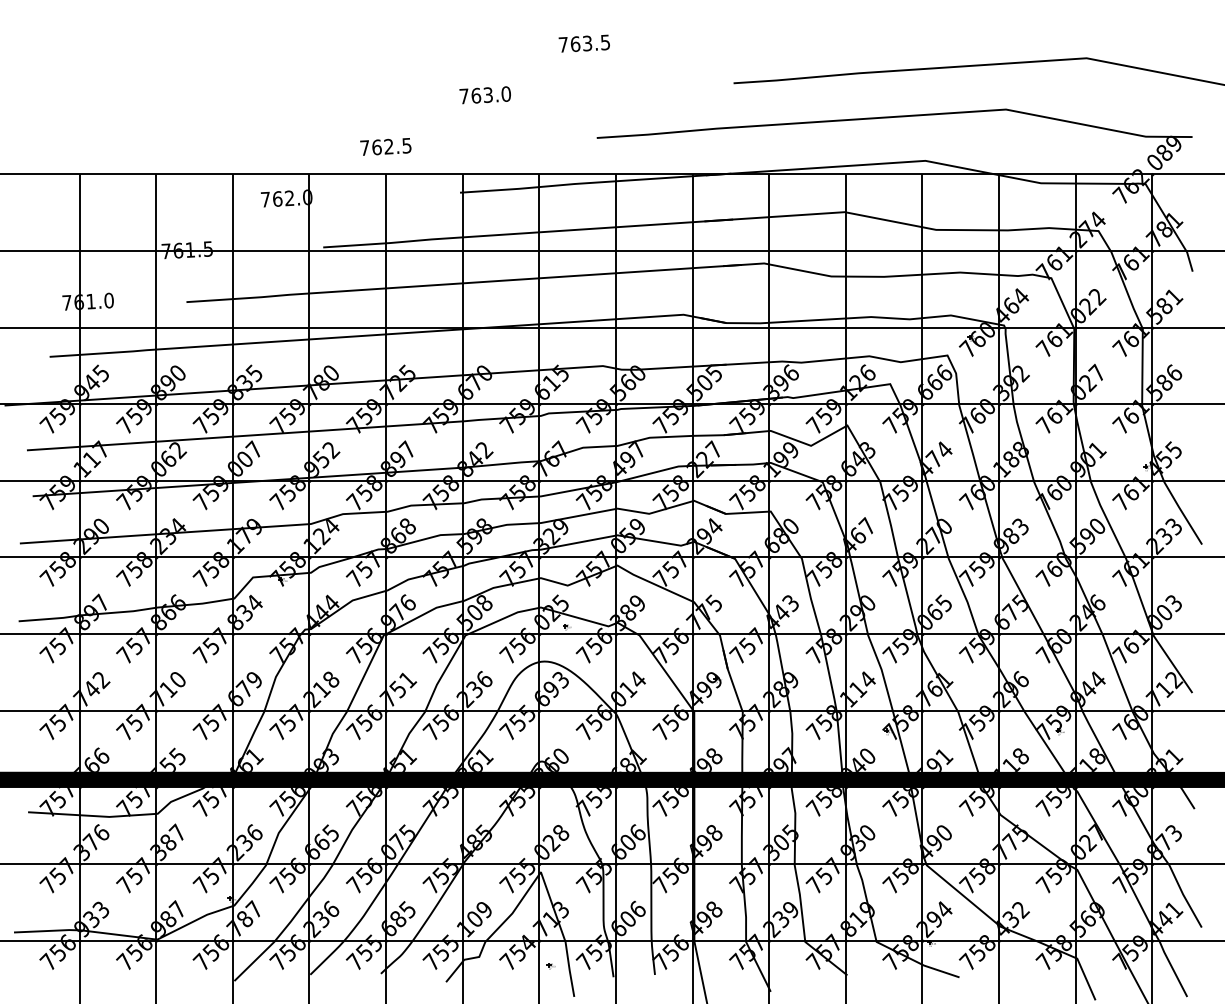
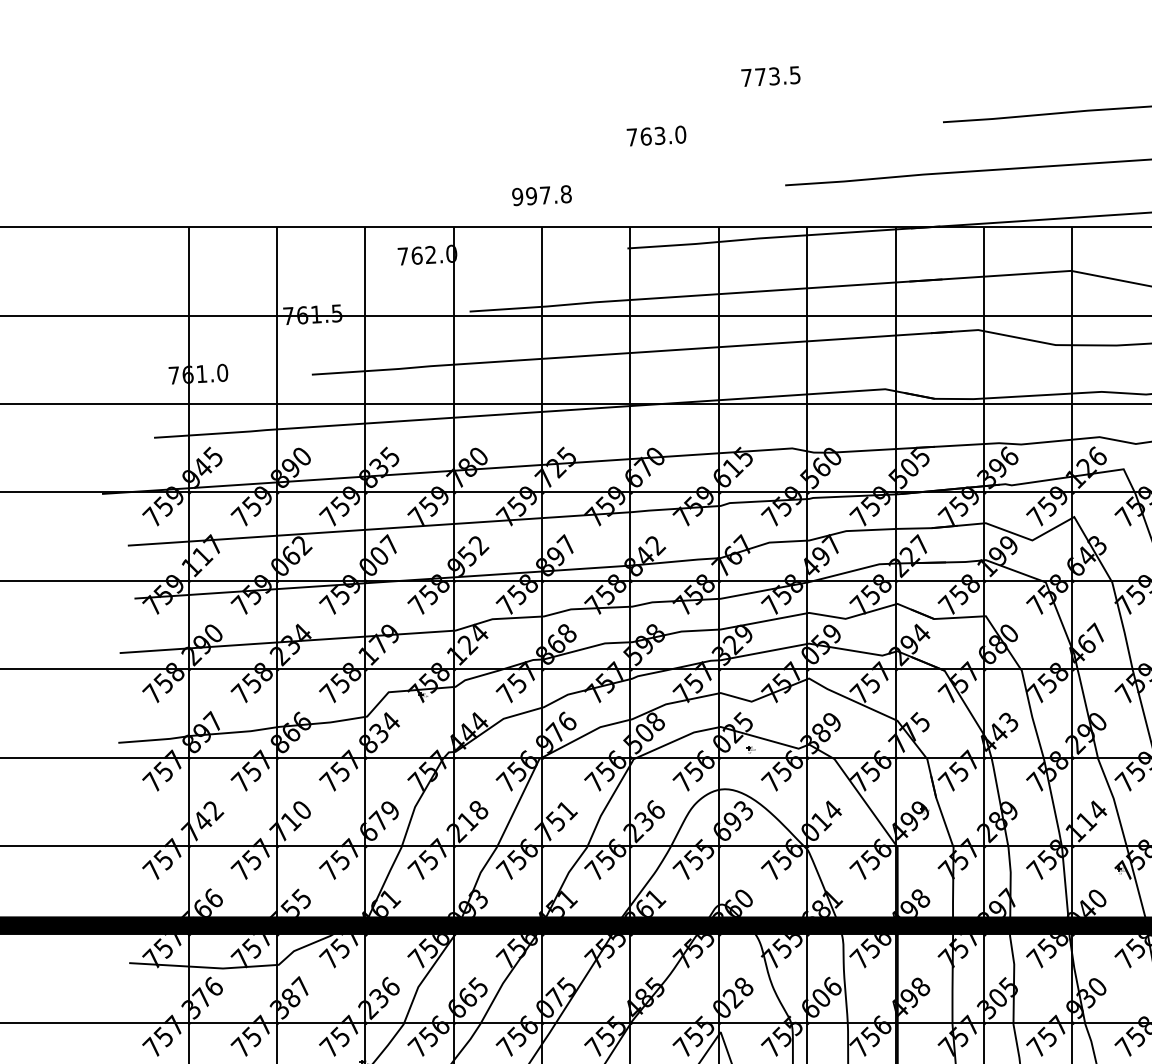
text: (575, 43) -> (760, 76), 763.5 -> 773.5
text: (385, 146) -> (541, 195), 762.5 -> 997.8

